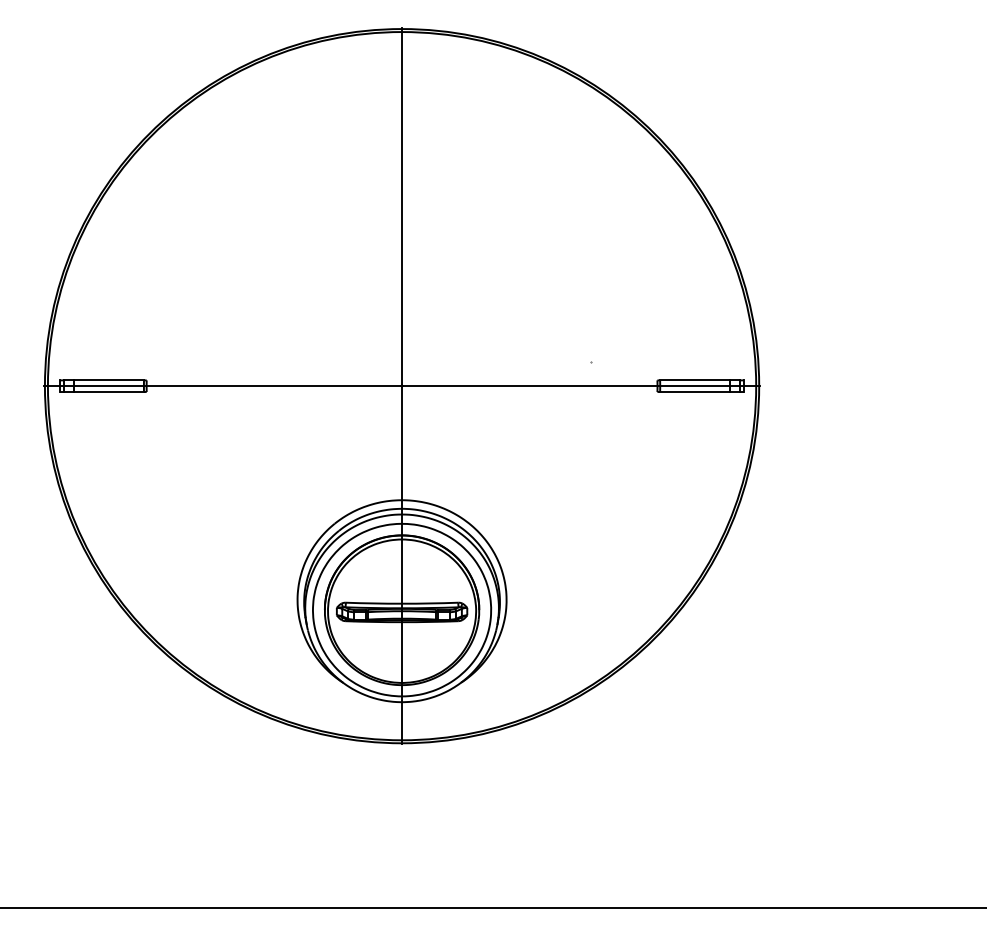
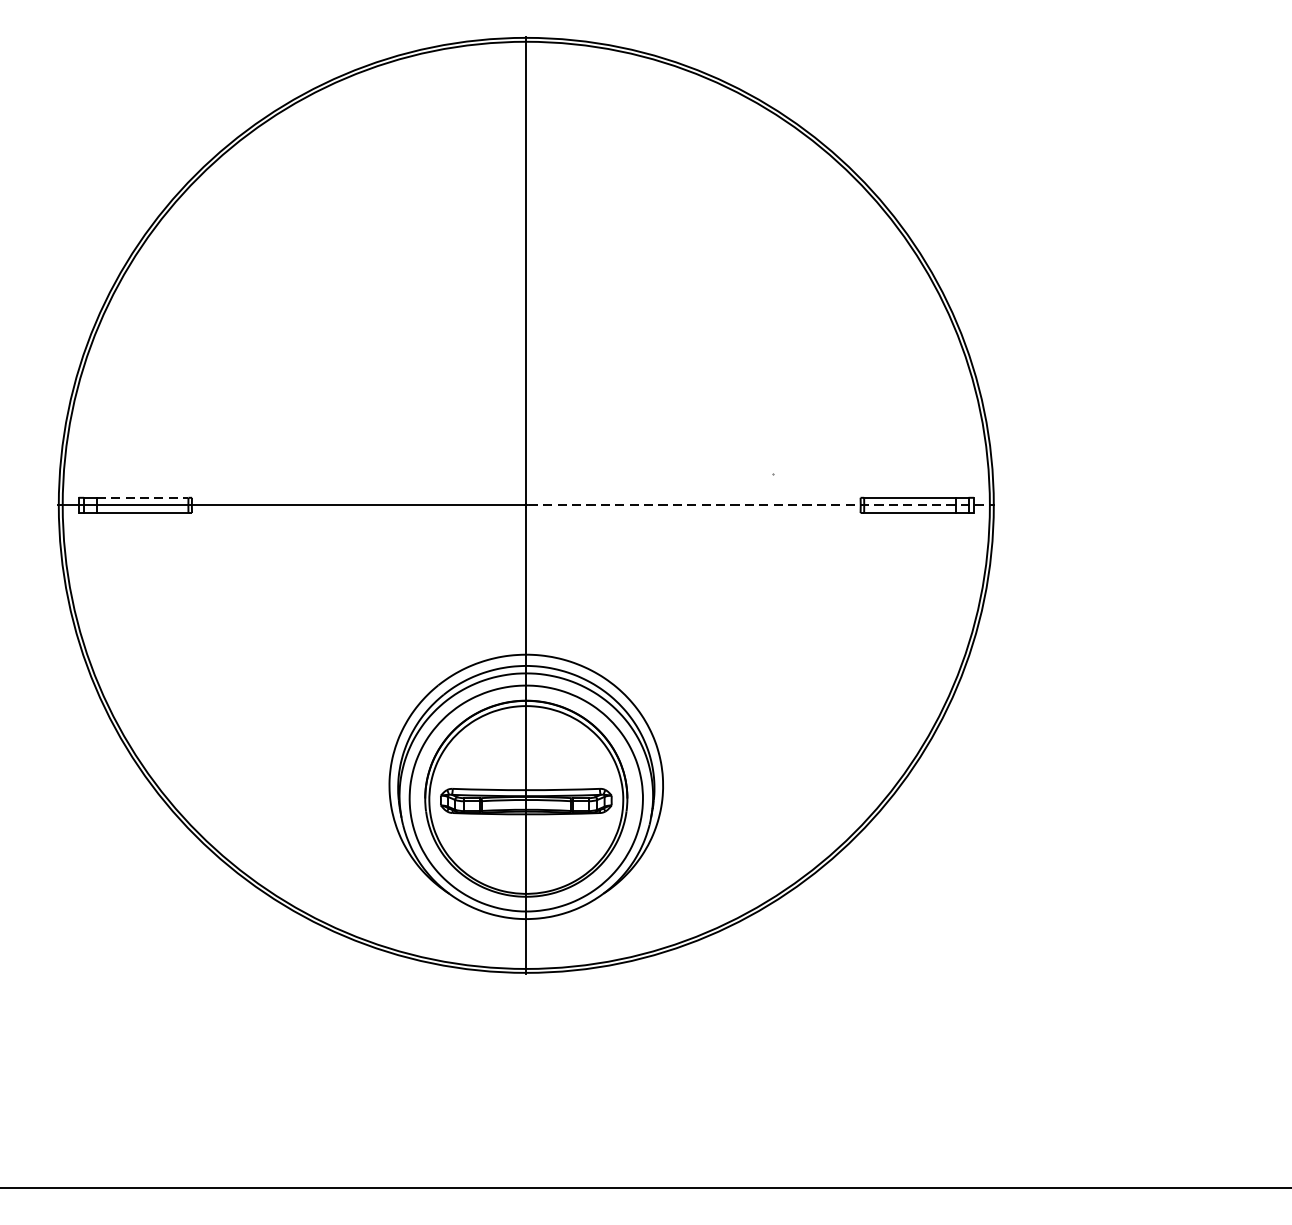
line: (109, 380) -> (143, 497), solid -> dashed
line: (582, 386) -> (762, 505), solid -> dashed

